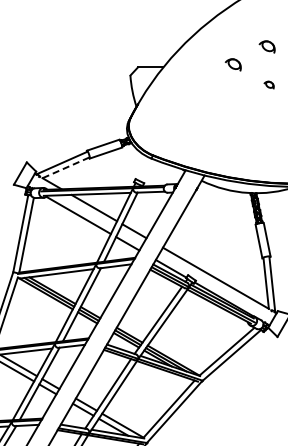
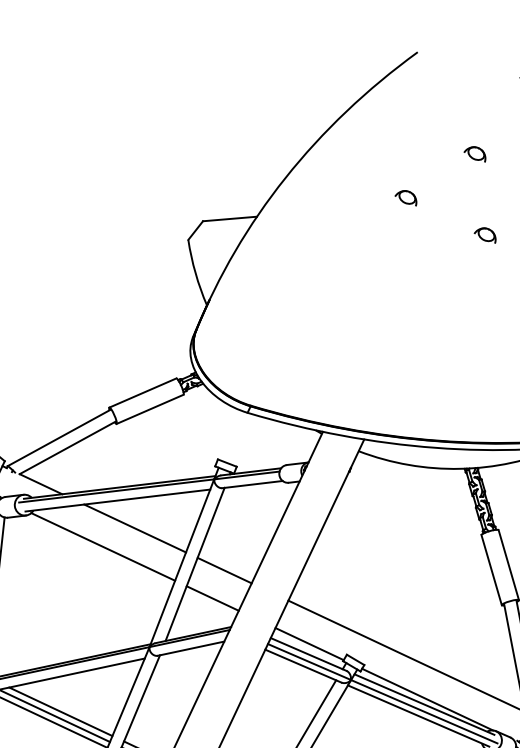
part: (267, 46) -> (474, 153), size x0.62
part: (233, 64) -> (405, 197), size x0.62
line: (65, 167) -> (66, 447), dashed -> solid

